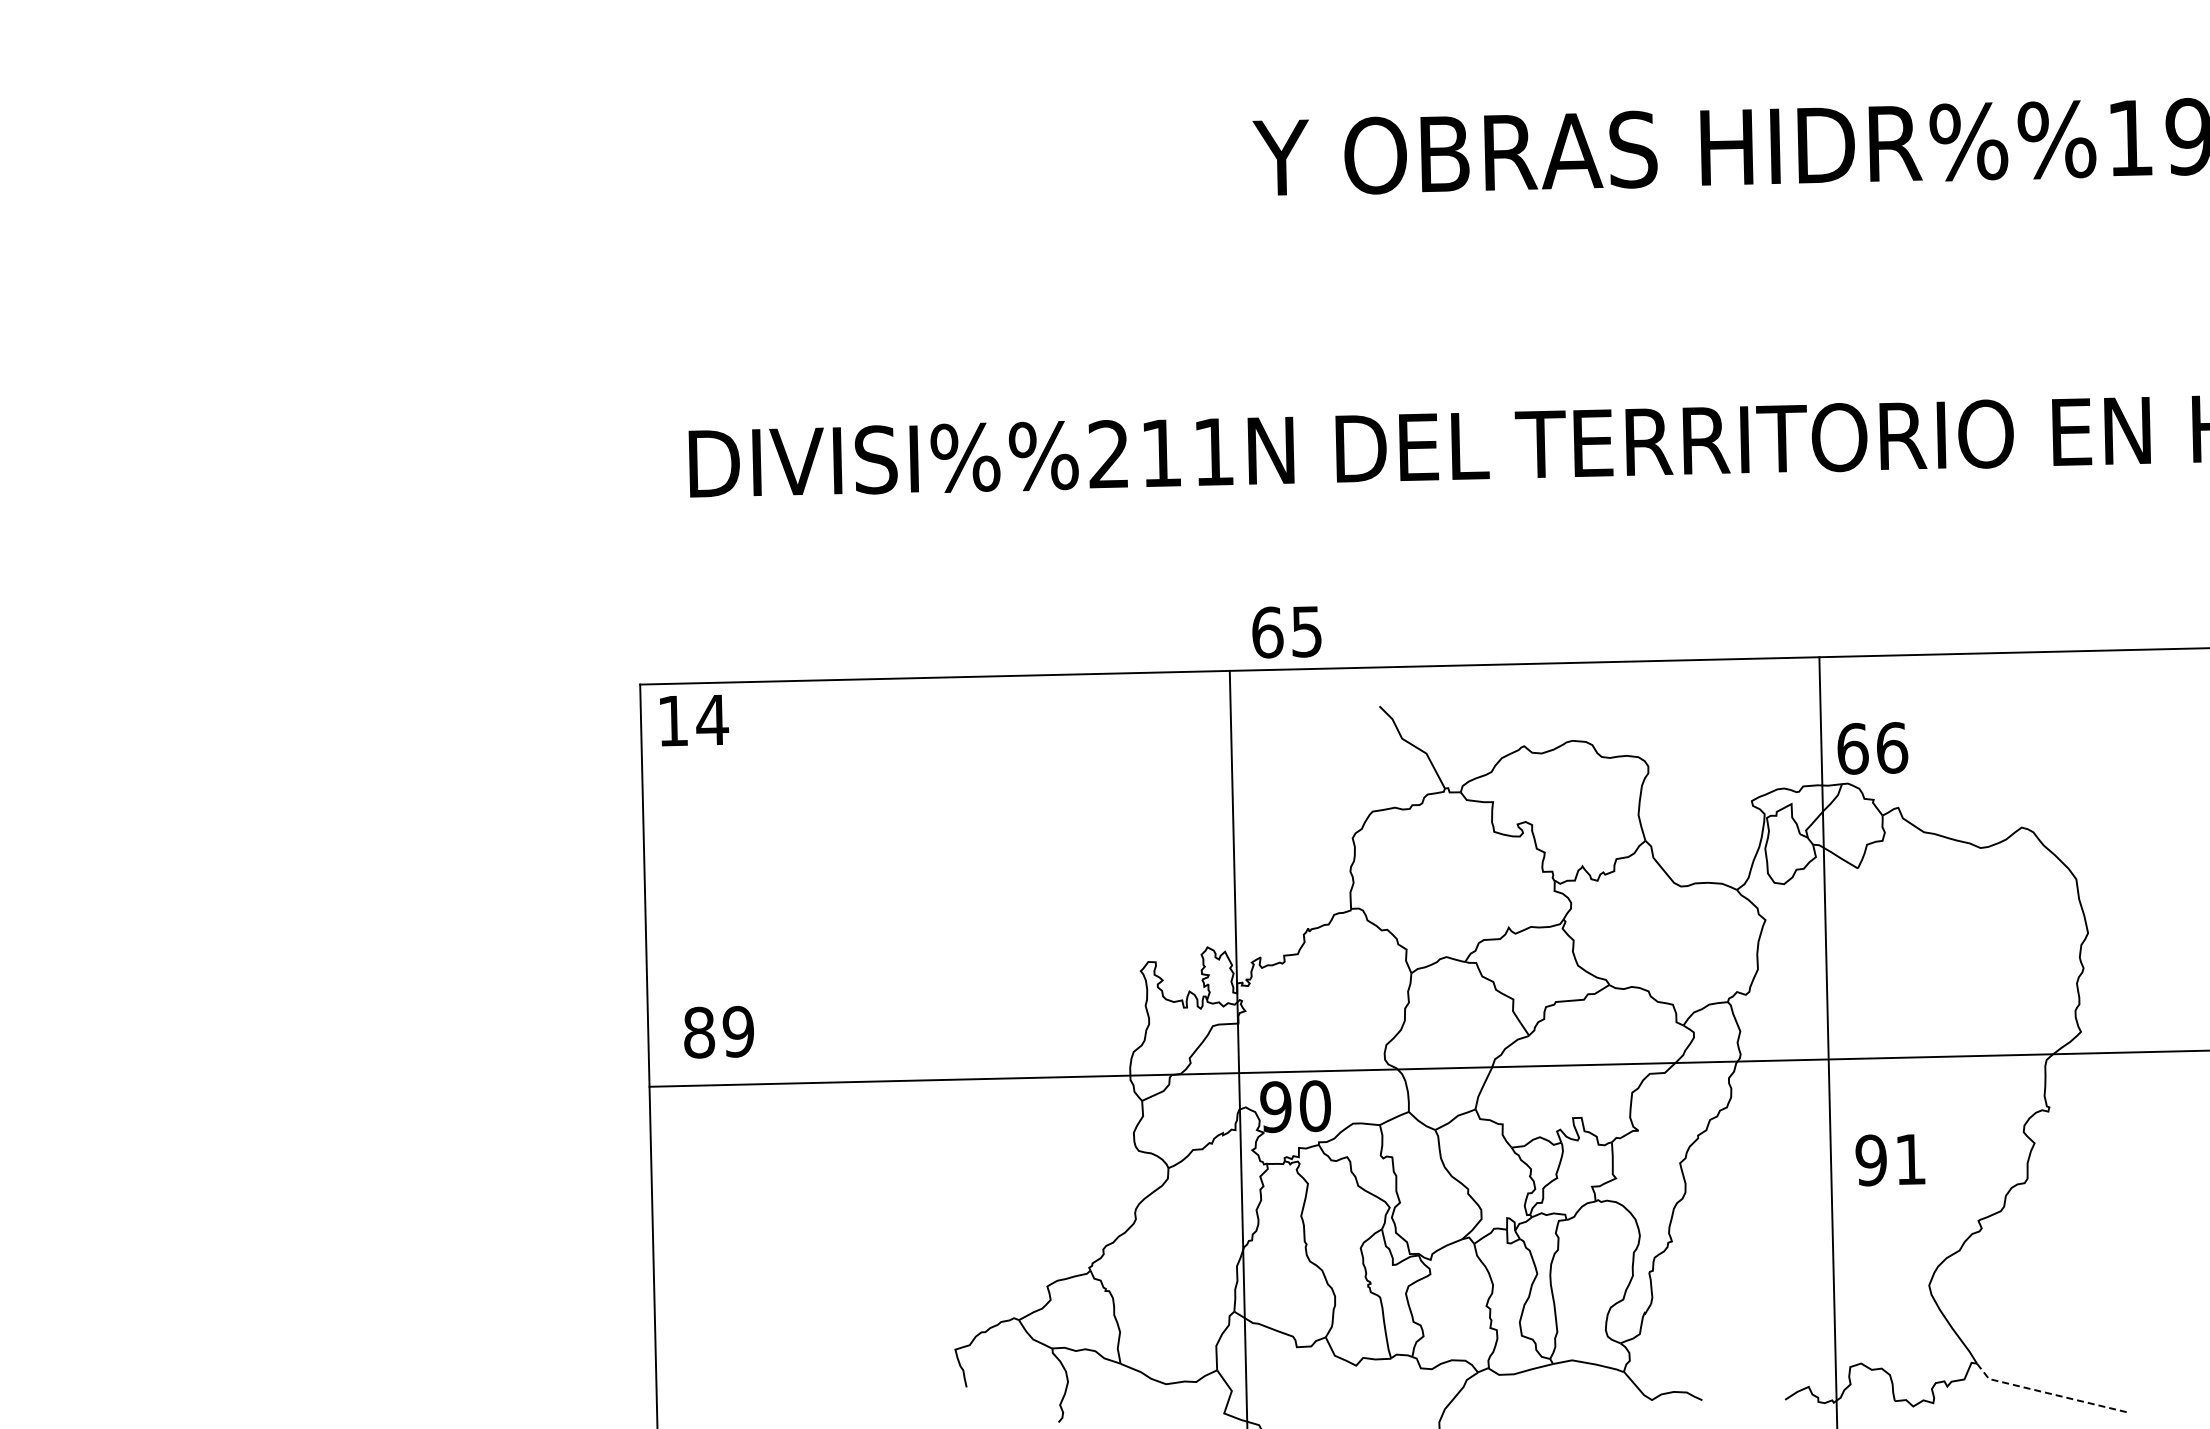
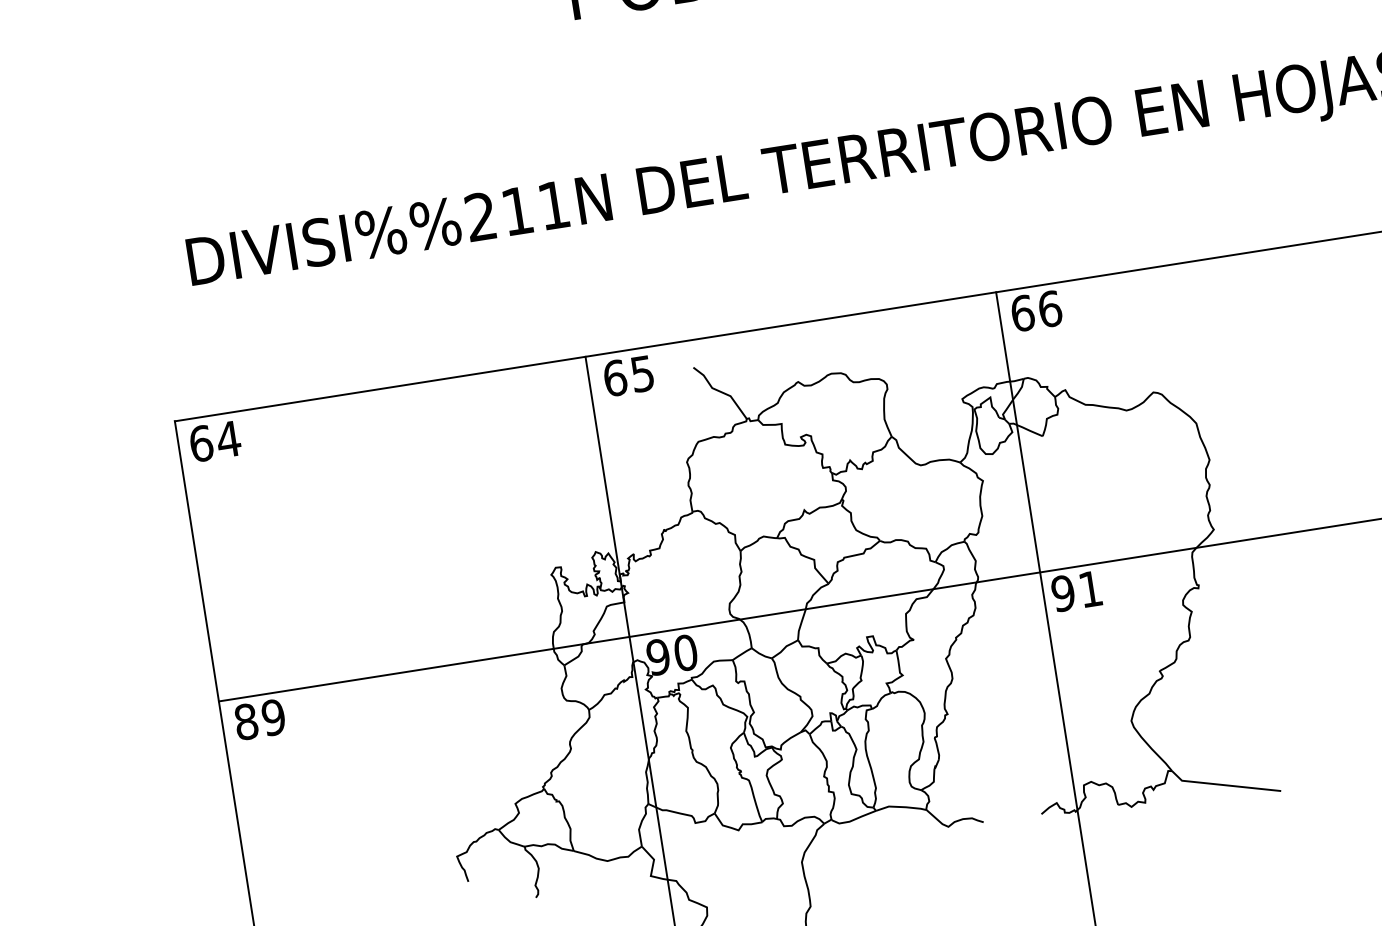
text: (1286, 632) -> (628, 376), moved
text: (673, 720) -> (201, 443), 14 -> 64
text: (1872, 748) -> (1036, 311), moved
text: (718, 1031) -> (259, 719), moved
text: (1890, 1160) -> (1076, 591), moved
line: (2047, 1393) -> (1224, 785), dashed -> solid

